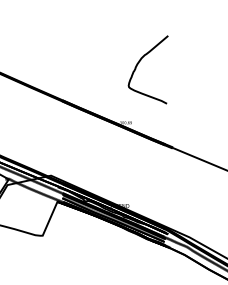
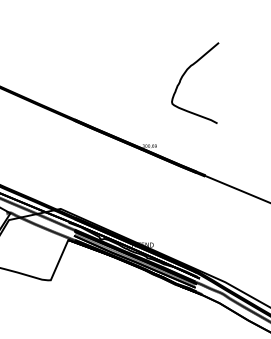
curve: (139, 63) -> (184, 75), moved

